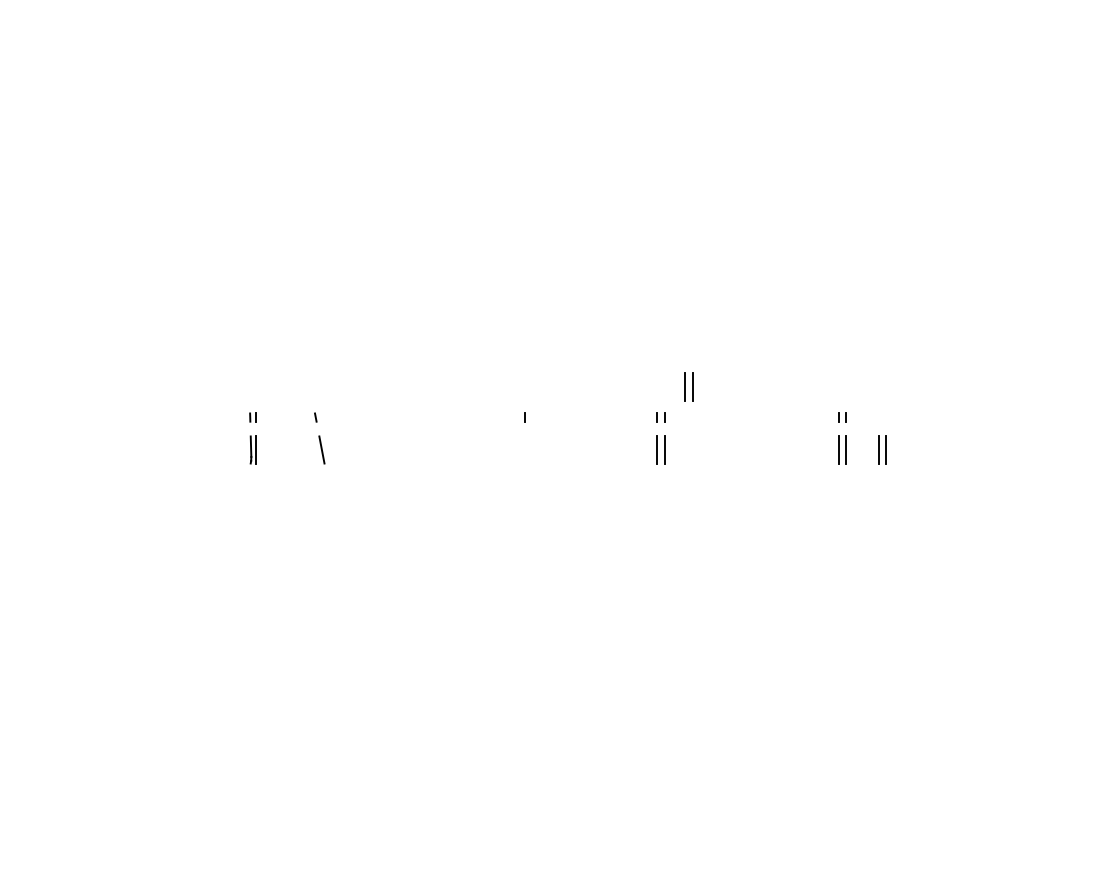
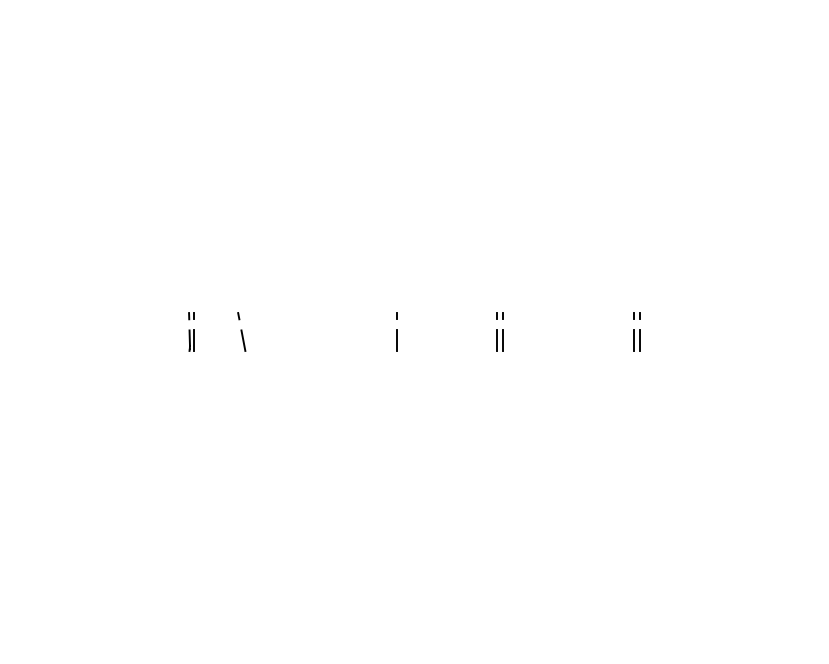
part: (688, 386) -> (520, 292), removed
line: (524, 449) -> (396, 340), added
part: (882, 449) -> (667, 340), removed

